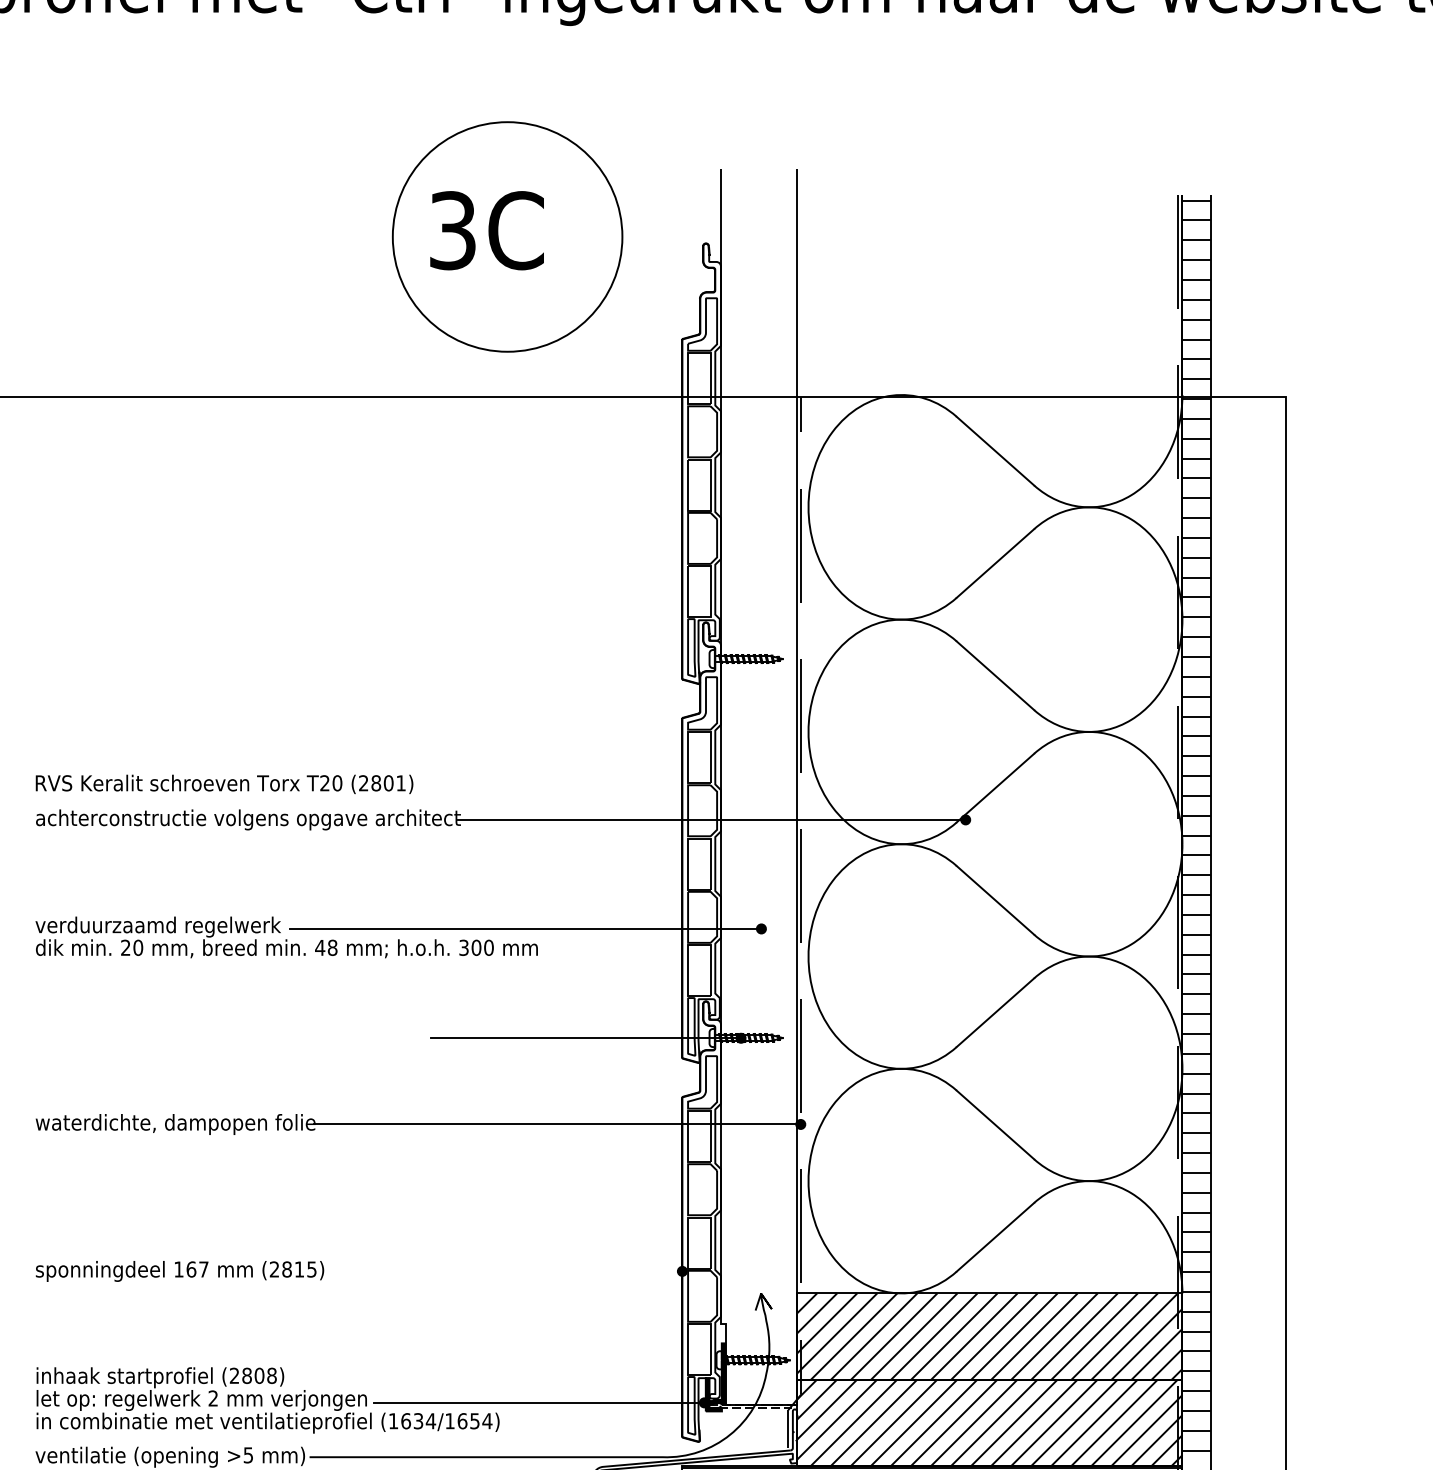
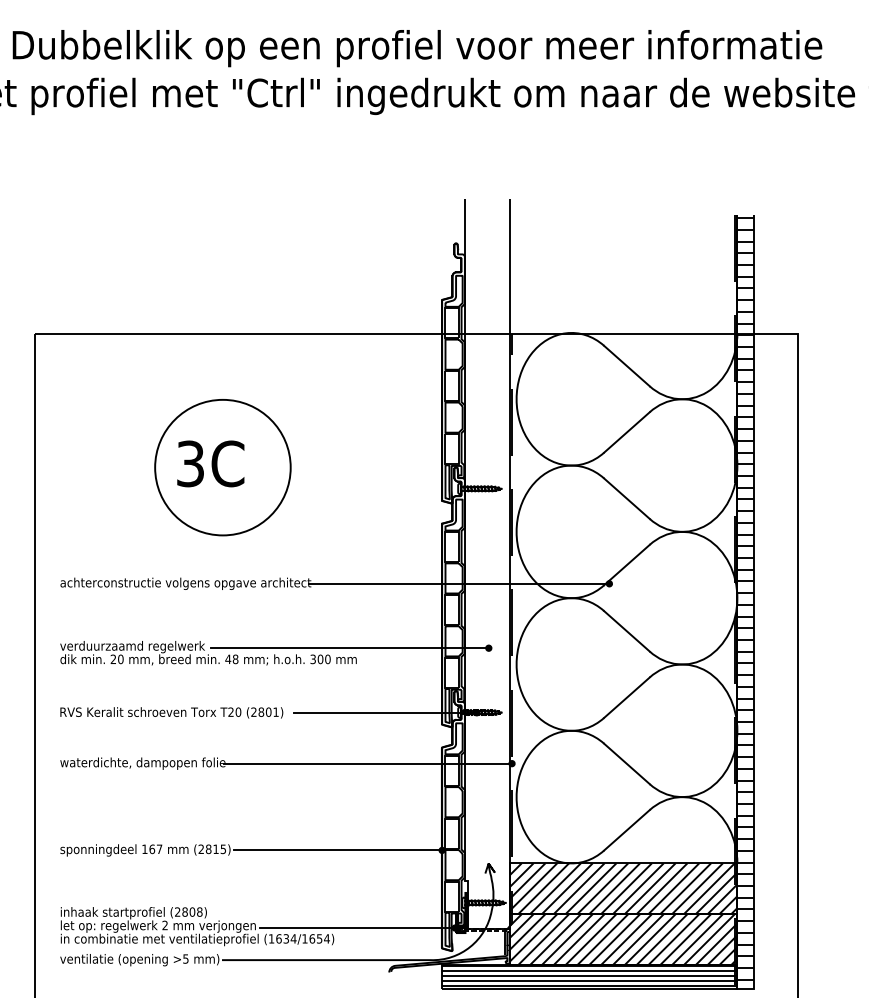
part: (506, 236) -> (222, 467), moved
text: (224, 783) -> (171, 712), moved
line: (505, 1271) -> (337, 850), added

